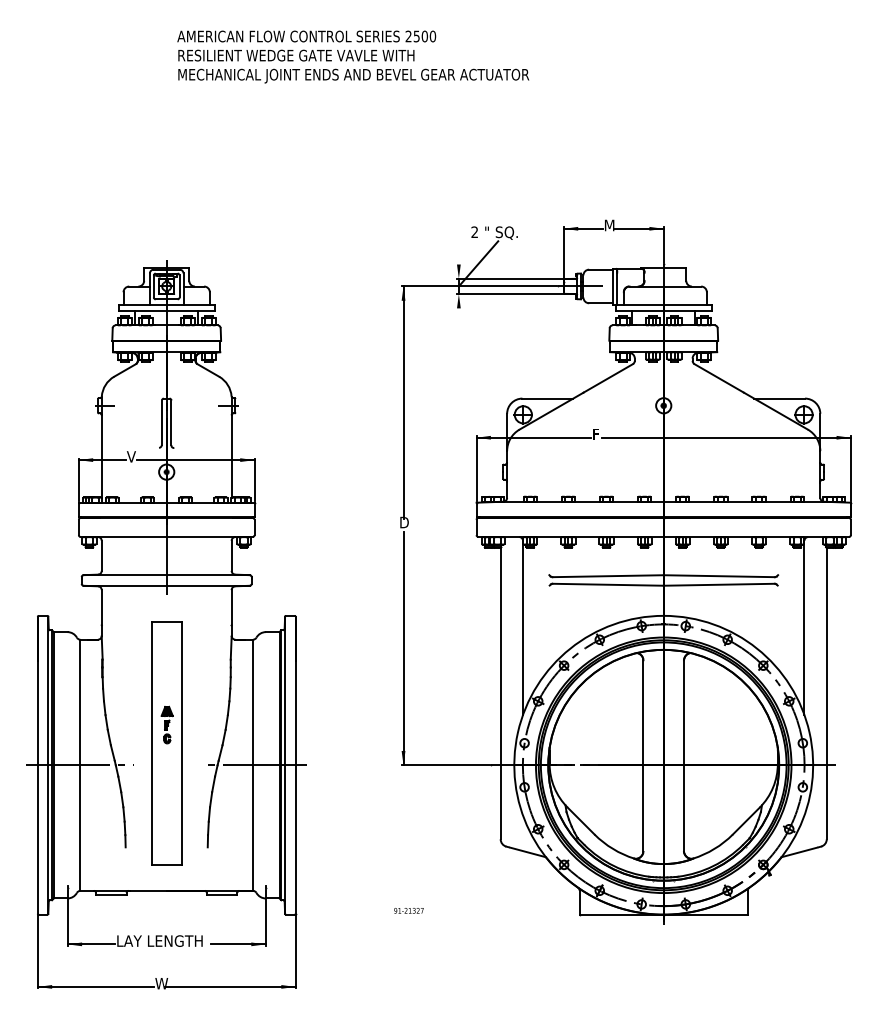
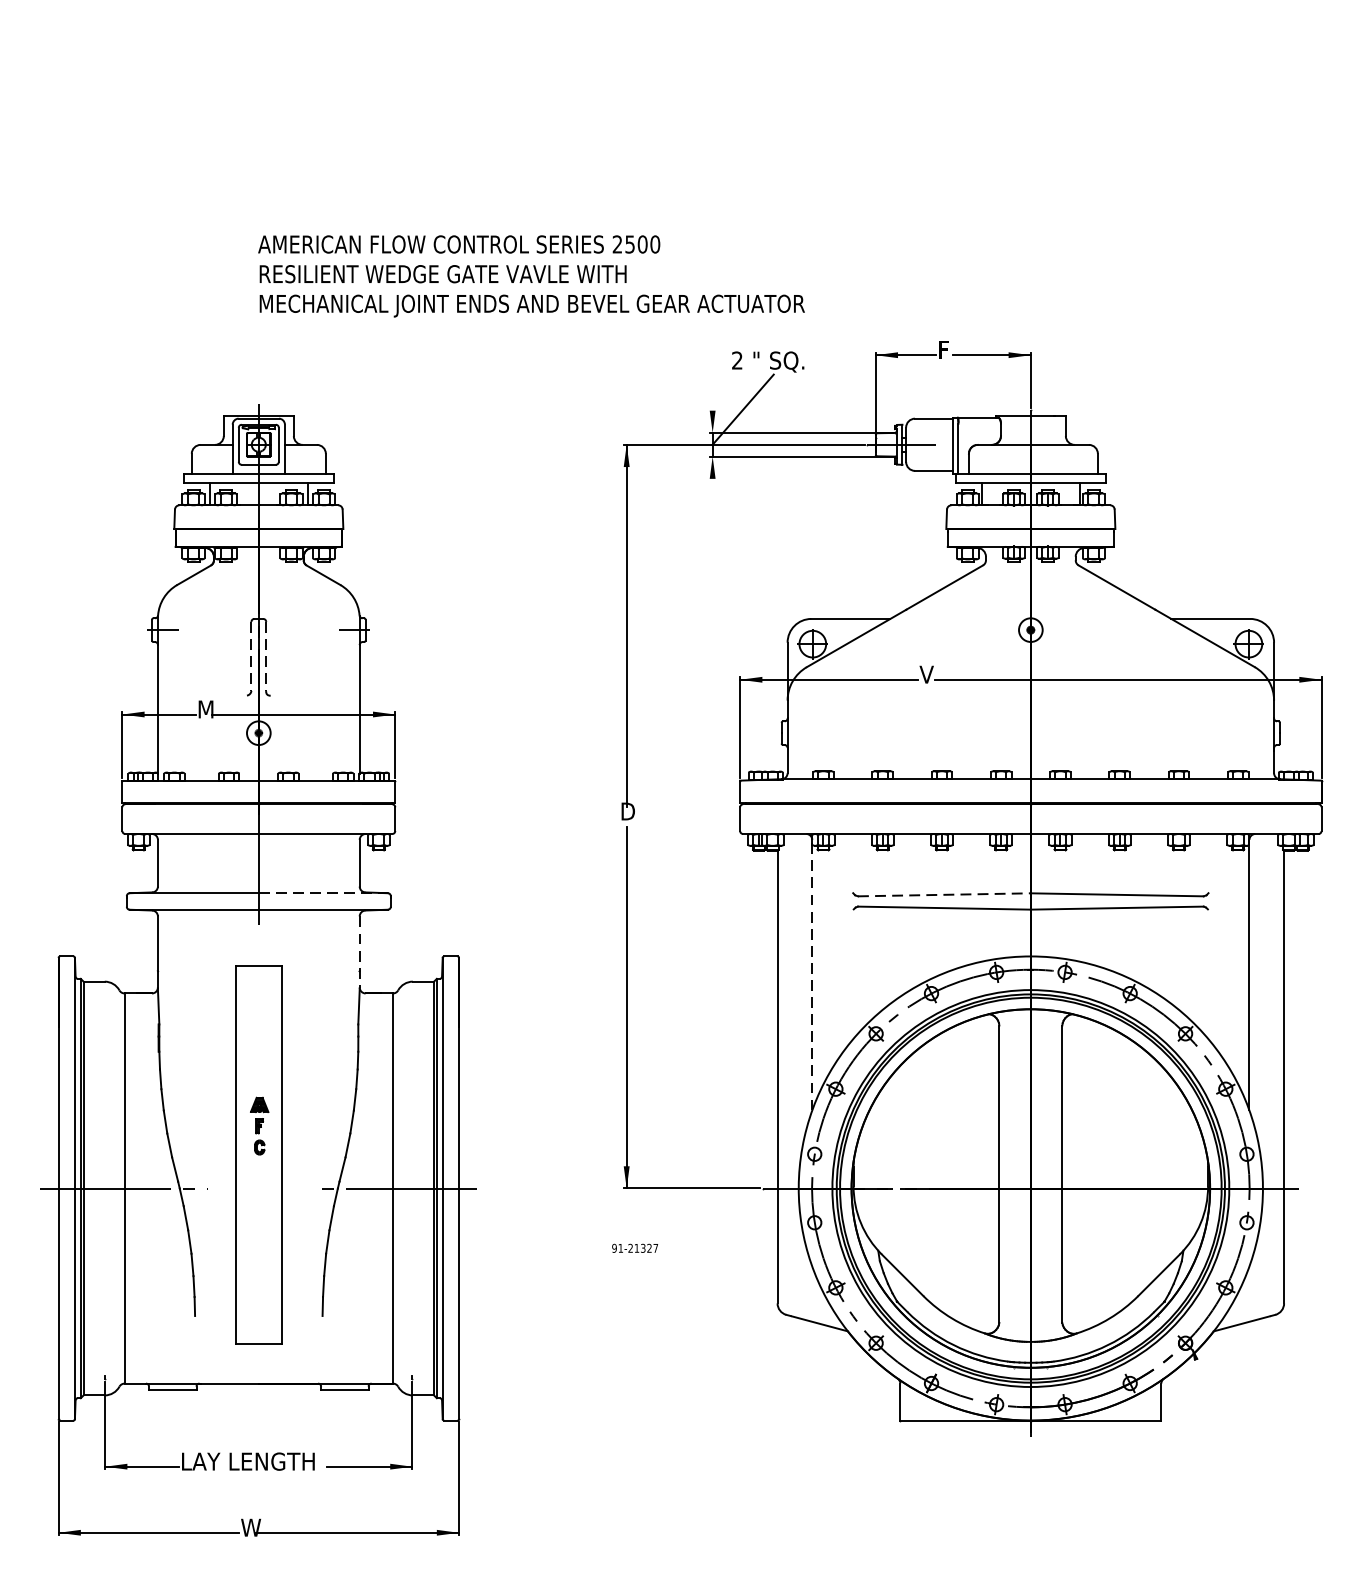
text: (353, 56) -> (531, 275), moved
text: (609, 225) -> (946, 350), M -> F
line: (161, 423) -> (250, 657), solid -> dashed
line: (171, 423) -> (266, 657), solid -> dashed
text: (596, 434) -> (926, 674), F -> V
text: (131, 456) -> (204, 708), V -> M
line: (208, 575) -> (323, 893), solid -> dashed
line: (608, 576) -> (945, 895), solid -> dashed
line: (231, 613) -> (359, 952), solid -> dashed
line: (523, 627) -> (813, 974), solid -> dashed
text: (408, 910) -> (634, 1247), moved

